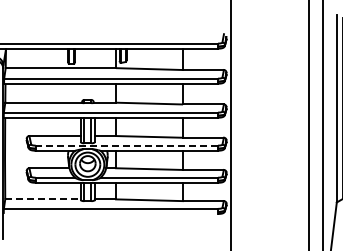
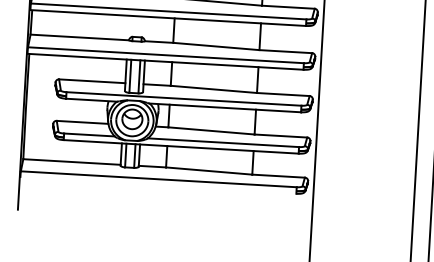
line: (126, 145) -> (183, 98), dashed -> solid
line: (43, 199) -> (72, 162), dashed -> solid

